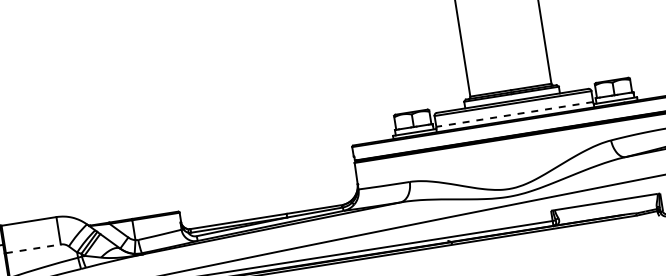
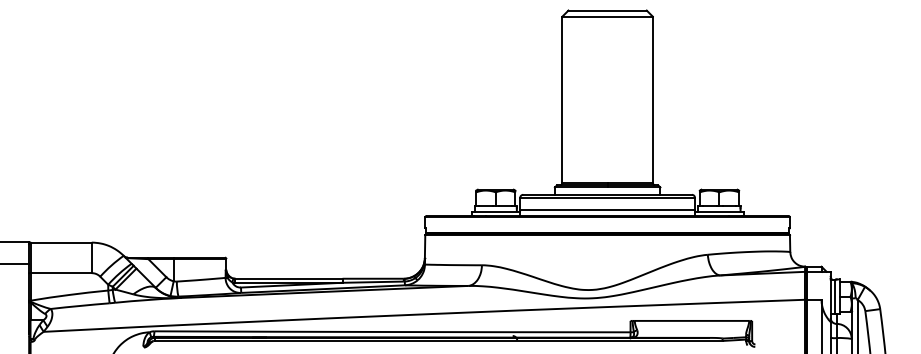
line: (514, 114) -> (607, 209), dashed -> solid
line: (33, 249) -> (61, 273), dashed -> solid

